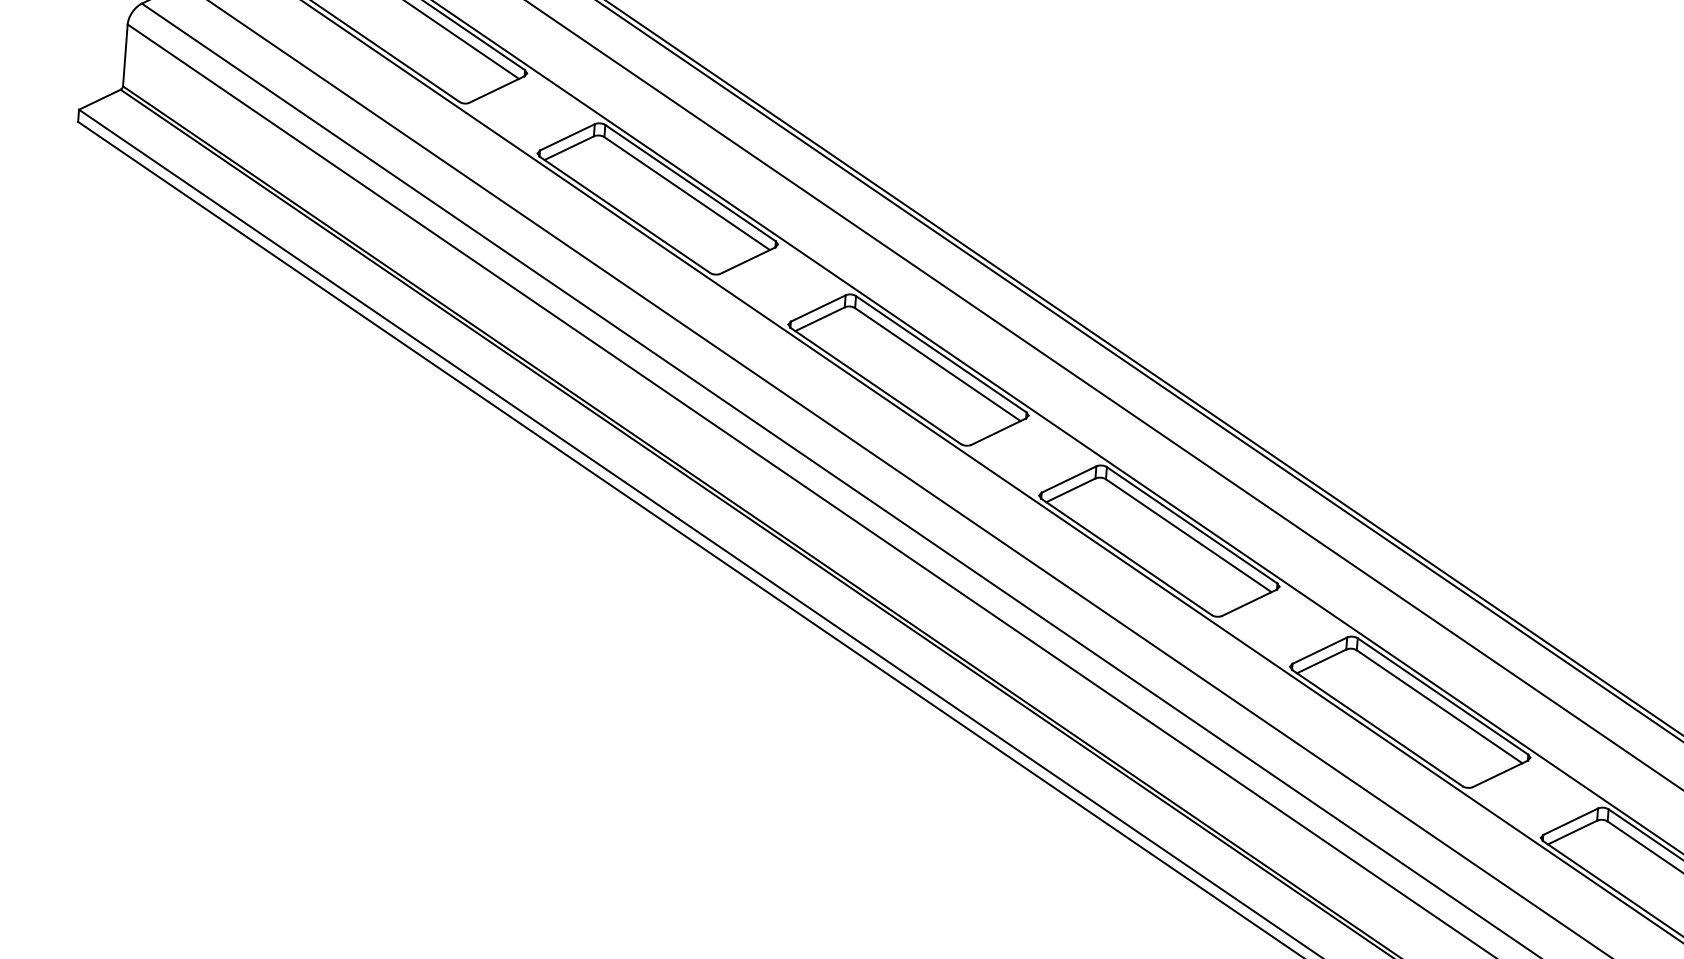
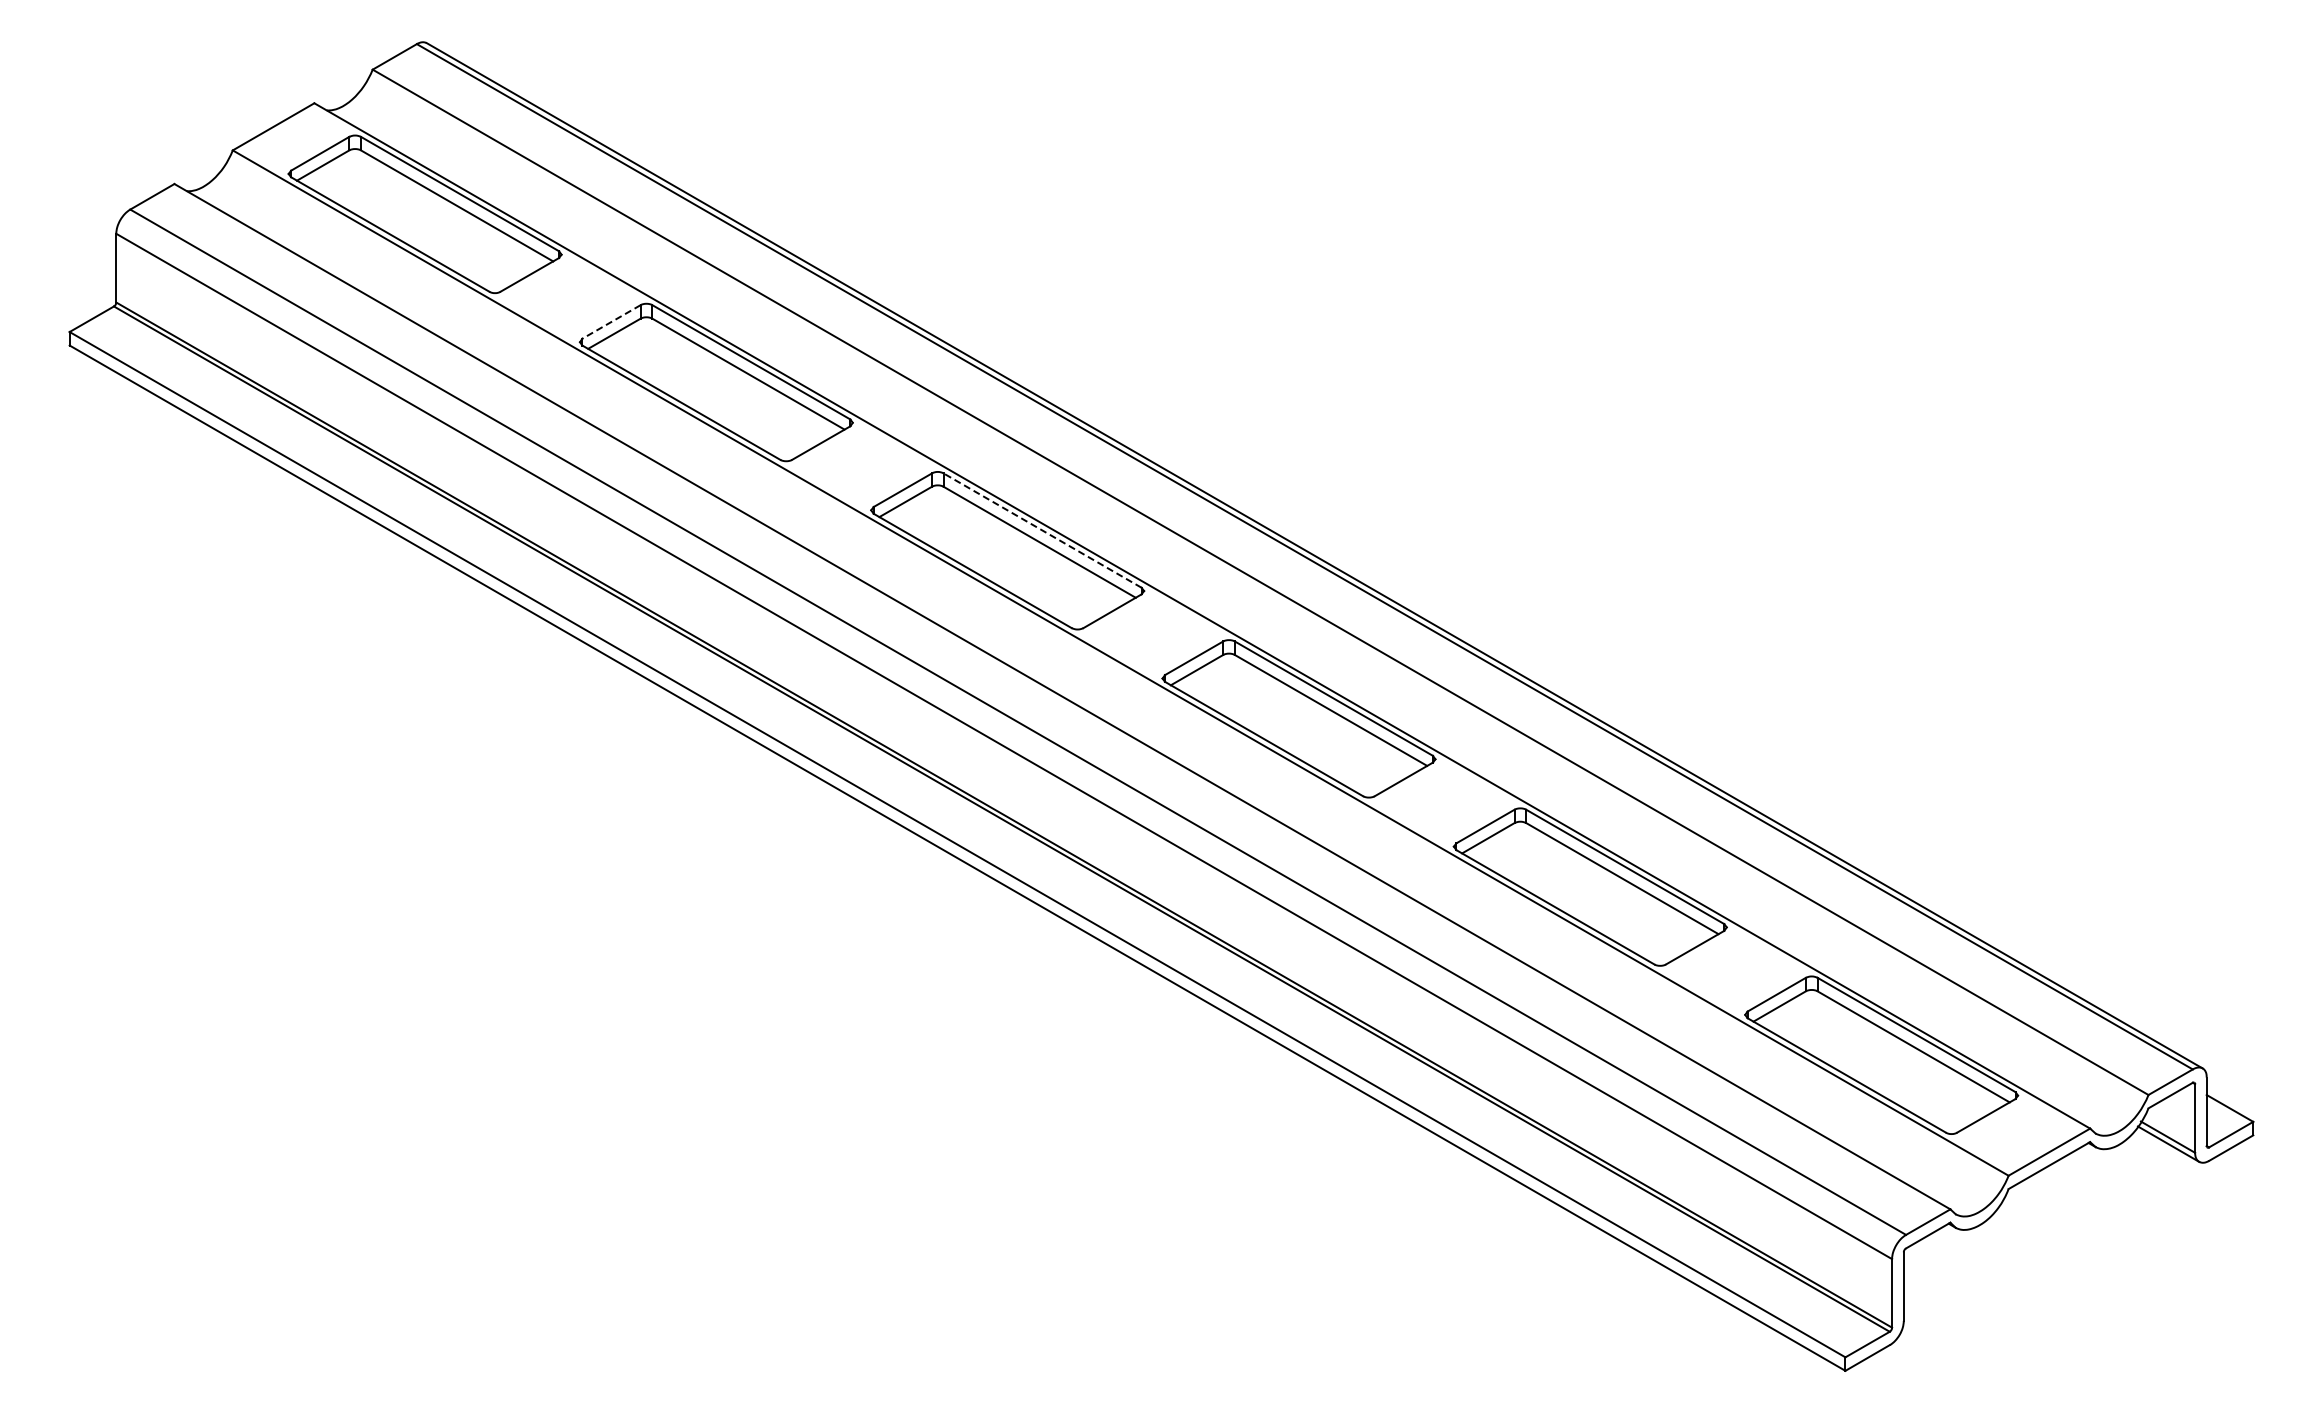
line: (567, 136) -> (611, 321), solid -> dashed
line: (941, 354) -> (1042, 530), solid -> dashed

